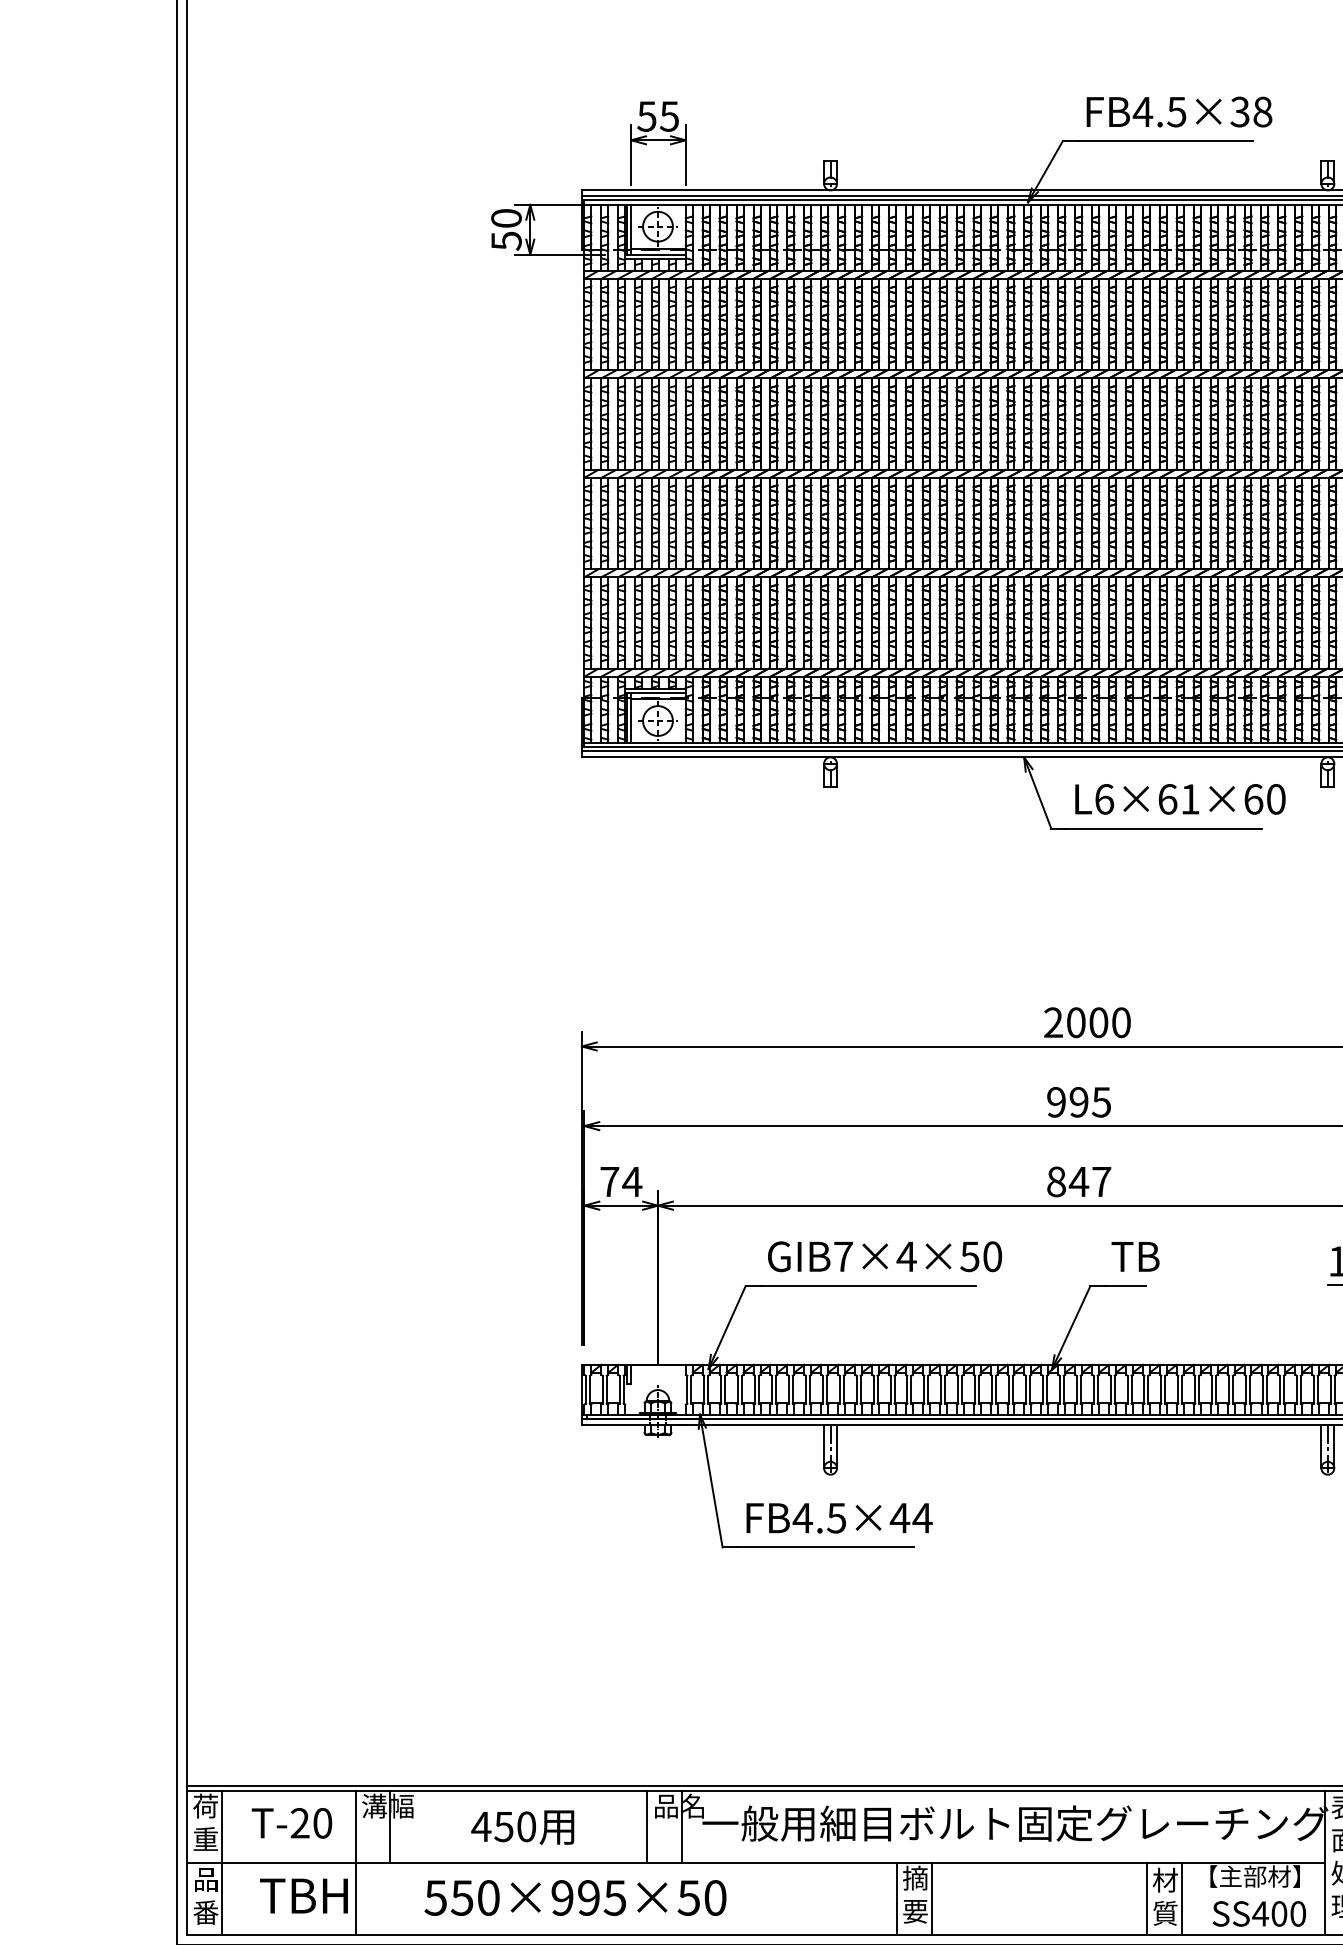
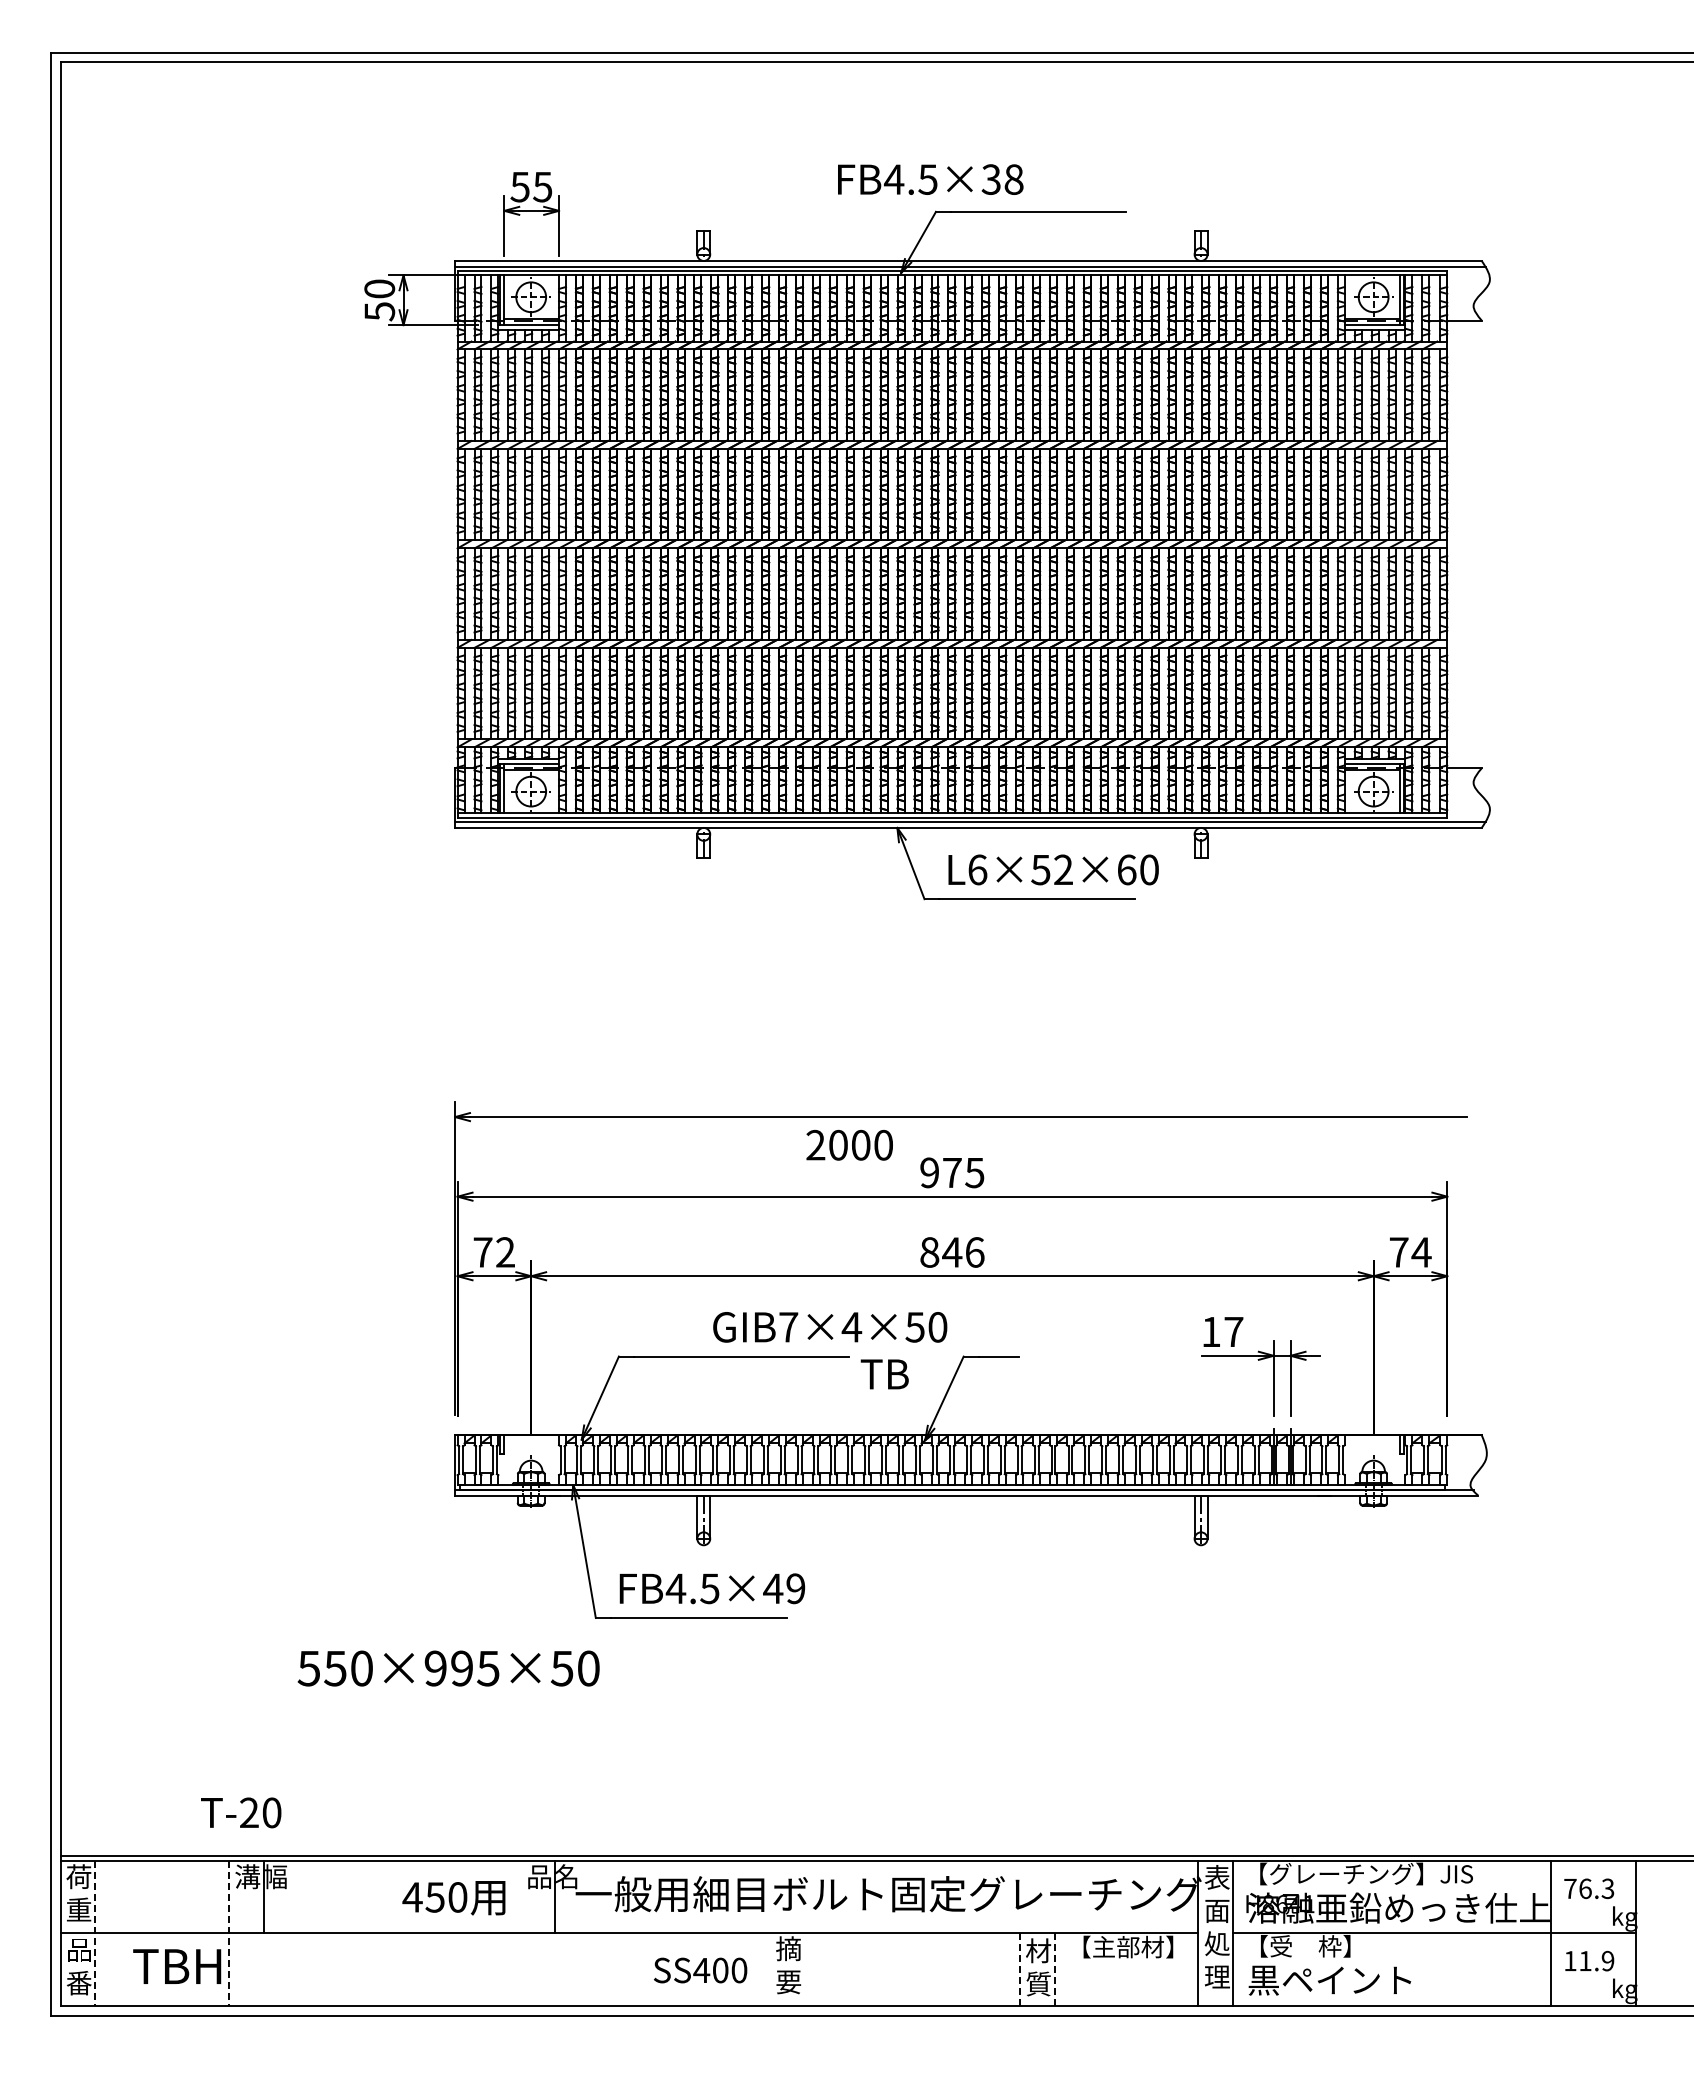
text: (1179, 111) -> (930, 179), moved
text: (1178, 798) -> (1051, 869), L6×61×60 -> L6×52×60
text: (1087, 1021) -> (849, 1144), moved
text: (1079, 1101) -> (952, 1172), 995 -> 975
text: (632, 1181) -> (505, 1252), 74 -> 72
text: (1101, 1181) -> (974, 1252), 847 -> 846
text: (885, 1256) -> (830, 1327), moved
text: (1135, 1256) -> (884, 1374), moved
text: (922, 1517) -> (795, 1588), FB4.5×44 -> FB4.5×49
text: (292, 1822) -> (241, 1812), moved
line: (647, 1826) -> (520, 1897), removed
text: (522, 1827) -> (453, 1898), moved
line: (222, 1862) -> (95, 1933), solid -> dashed
line: (355, 1862) -> (228, 1933), solid -> dashed
text: (575, 1897) -> (448, 1668), moved
line: (897, 1898) -> (770, 1969), removed
line: (932, 1898) -> (805, 1969), removed
line: (1147, 1899) -> (1020, 1970), solid -> dashed
line: (1182, 1899) -> (1055, 1970), solid -> dashed
text: (1259, 1913) -> (700, 1970), moved

